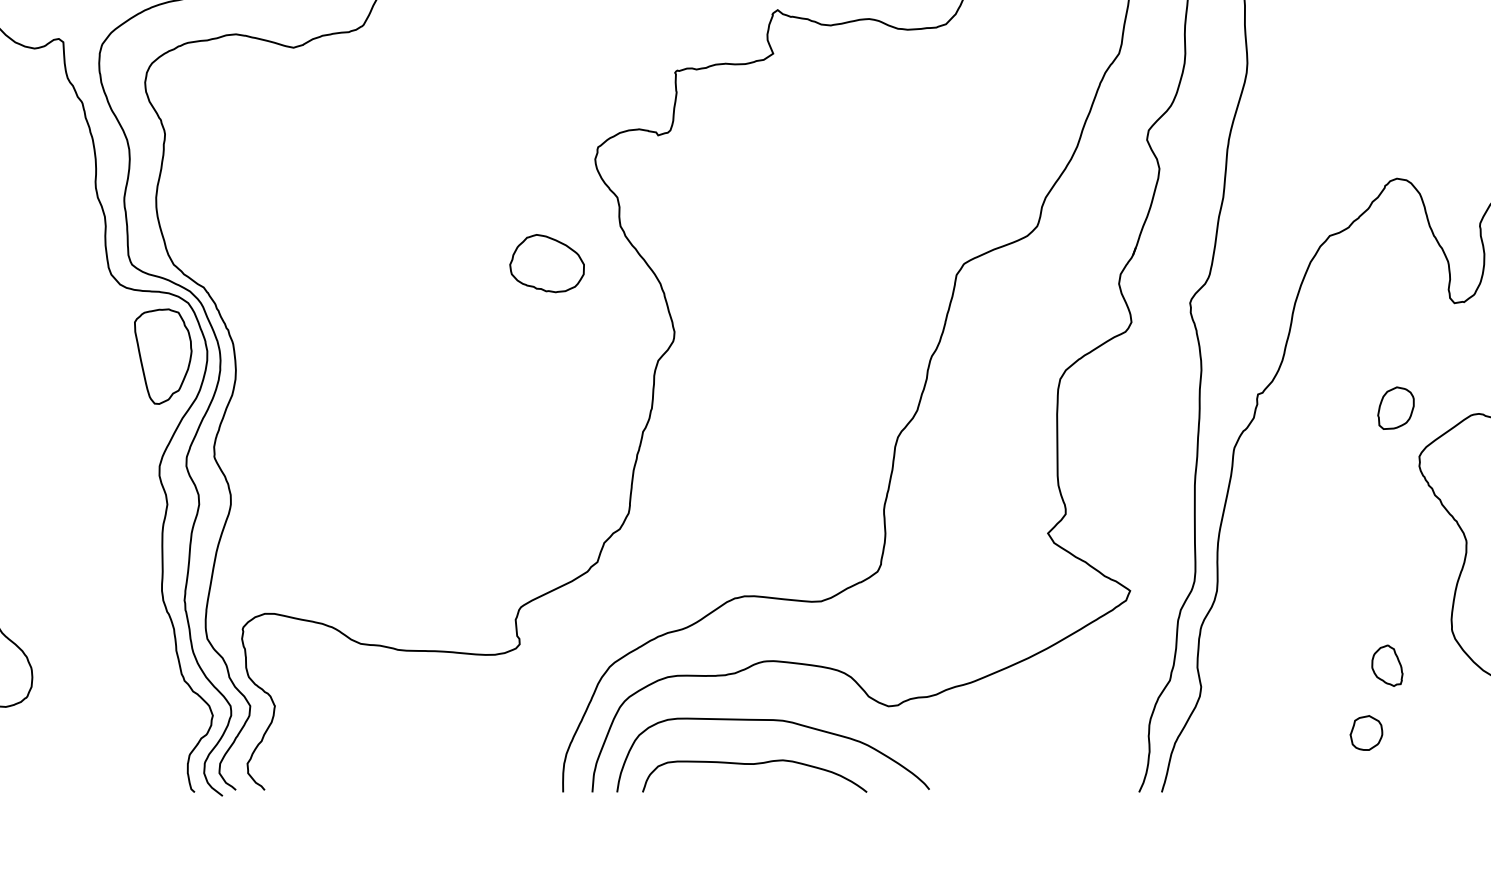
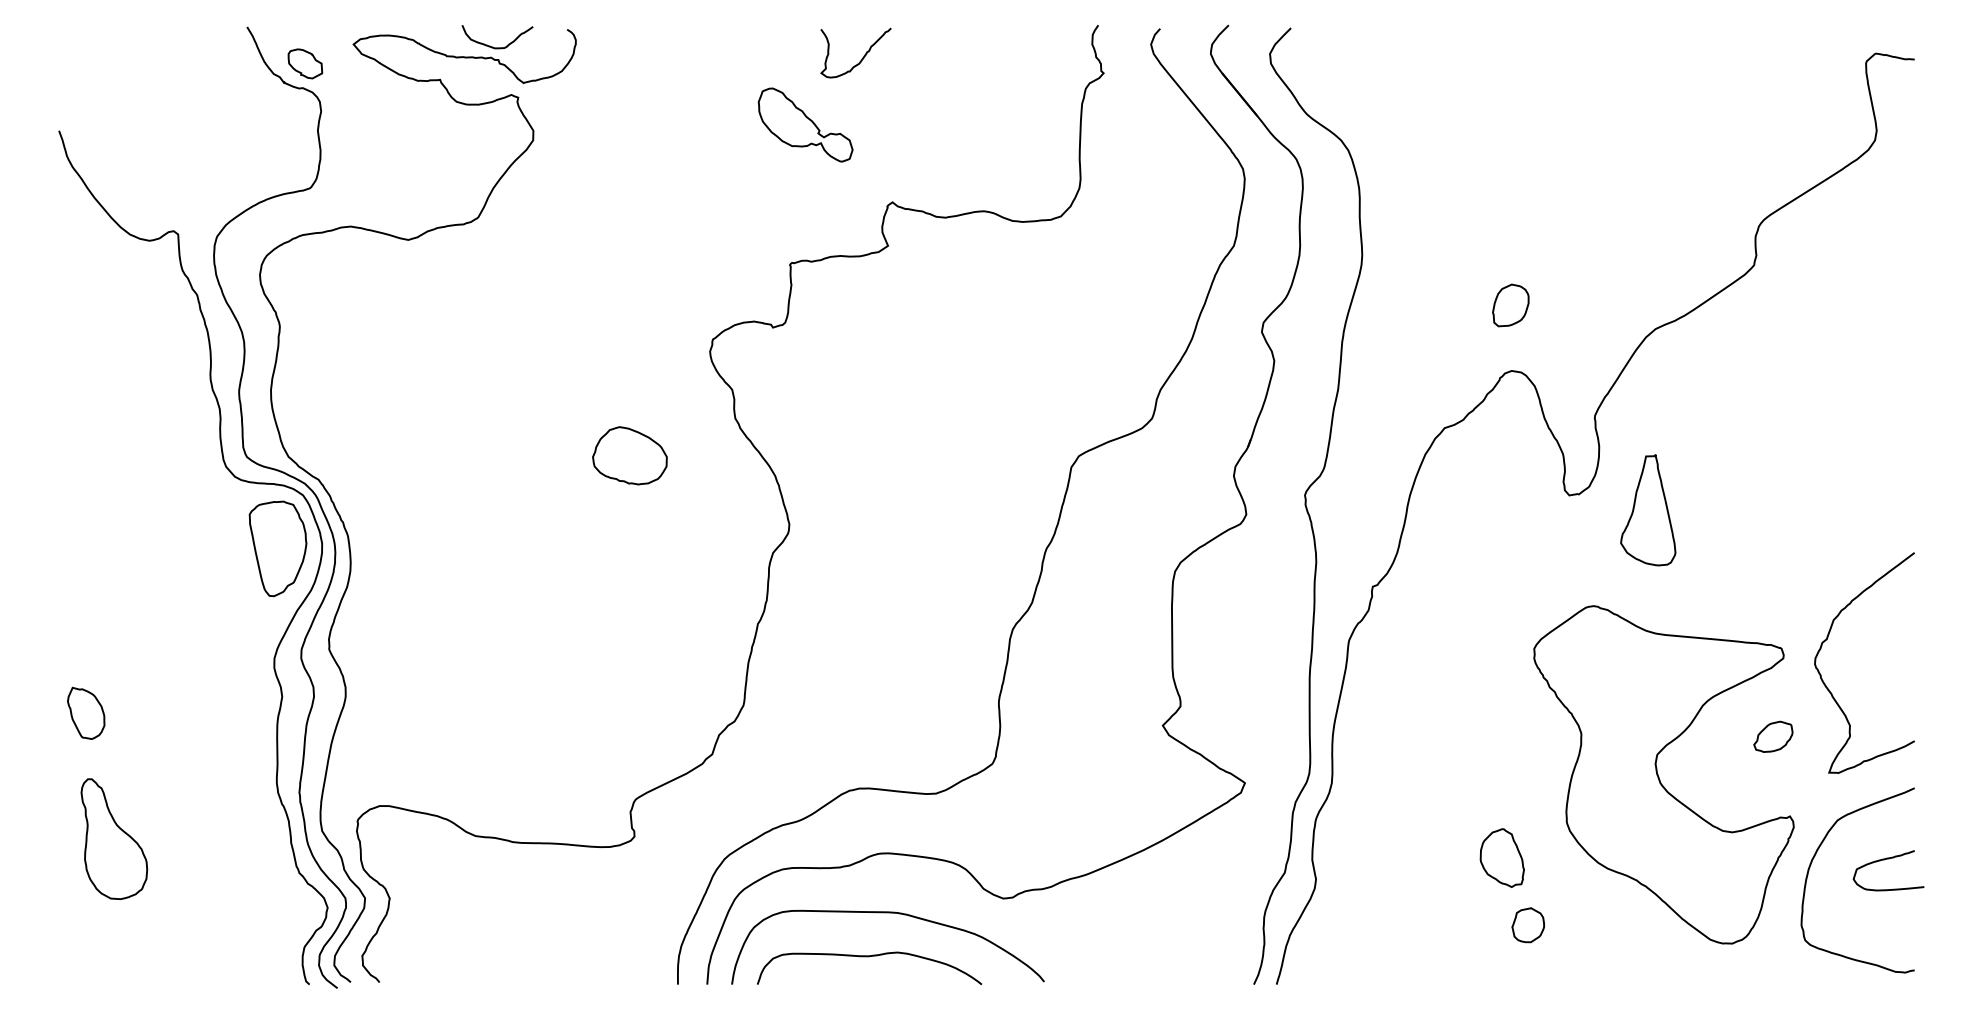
part: (546, 263) -> (629, 455), moved
part: (1395, 408) -> (1510, 305), moved
part: (1386, 665) -> (1501, 857), size x1.43
part: (1365, 733) -> (1527, 925), moved

